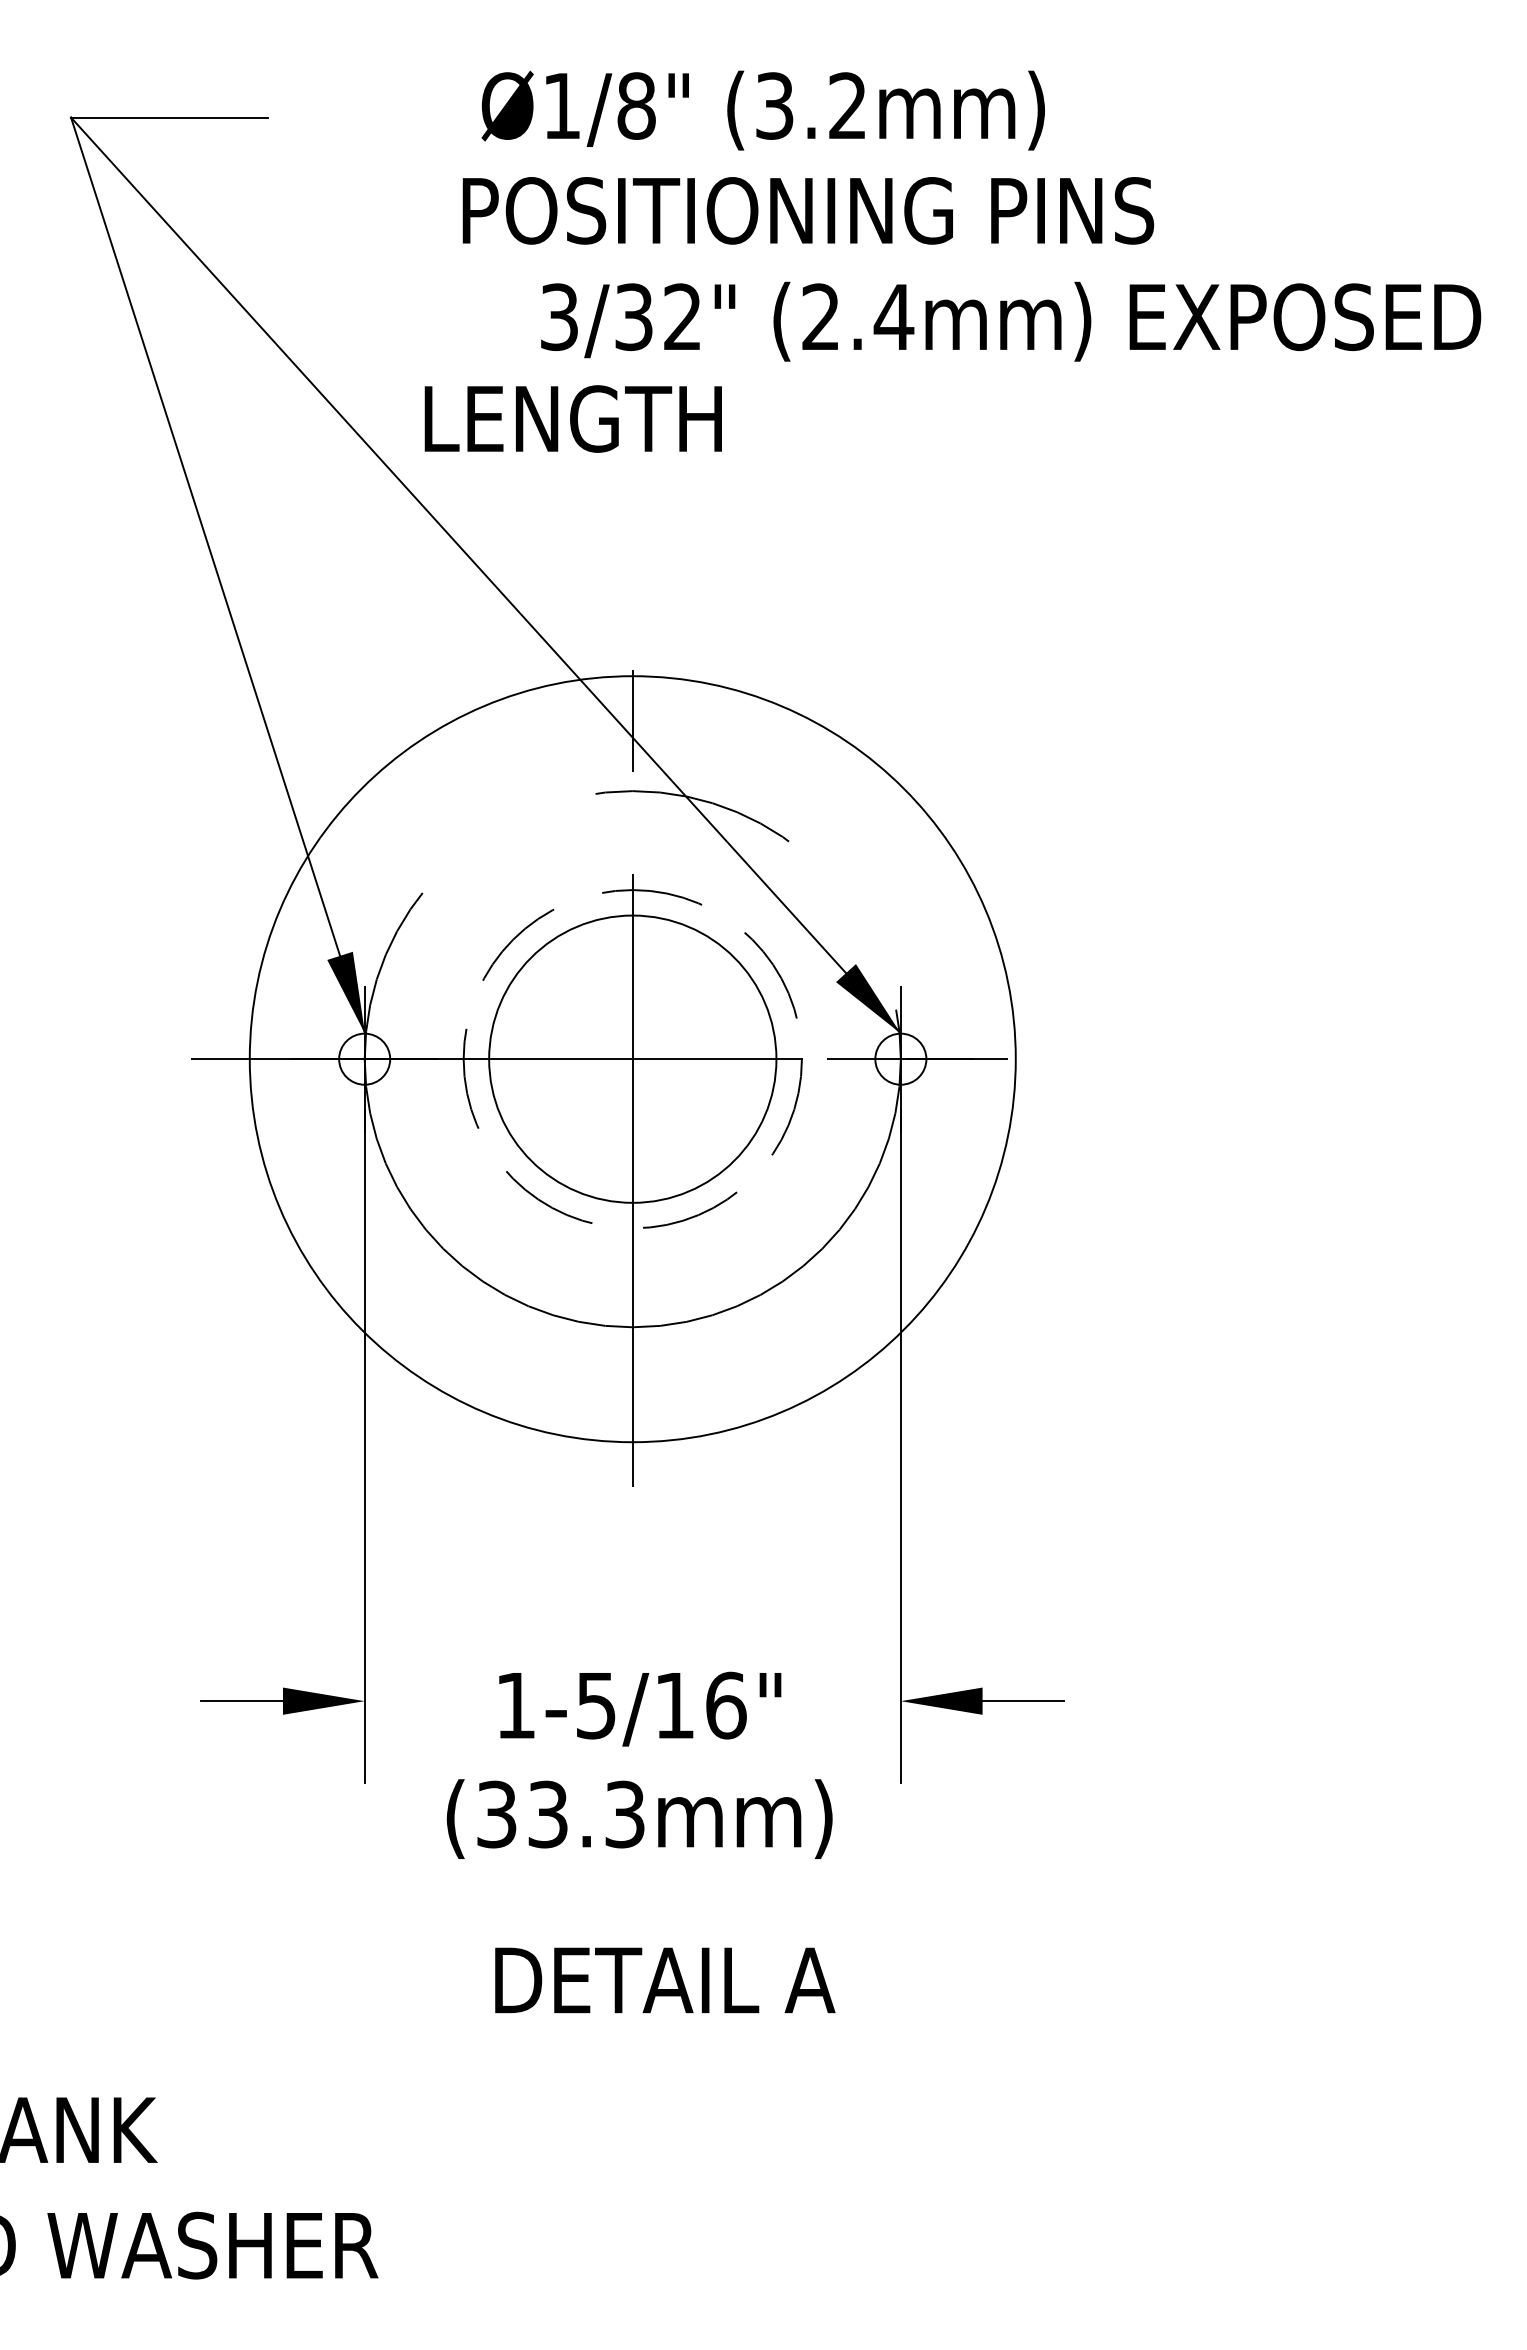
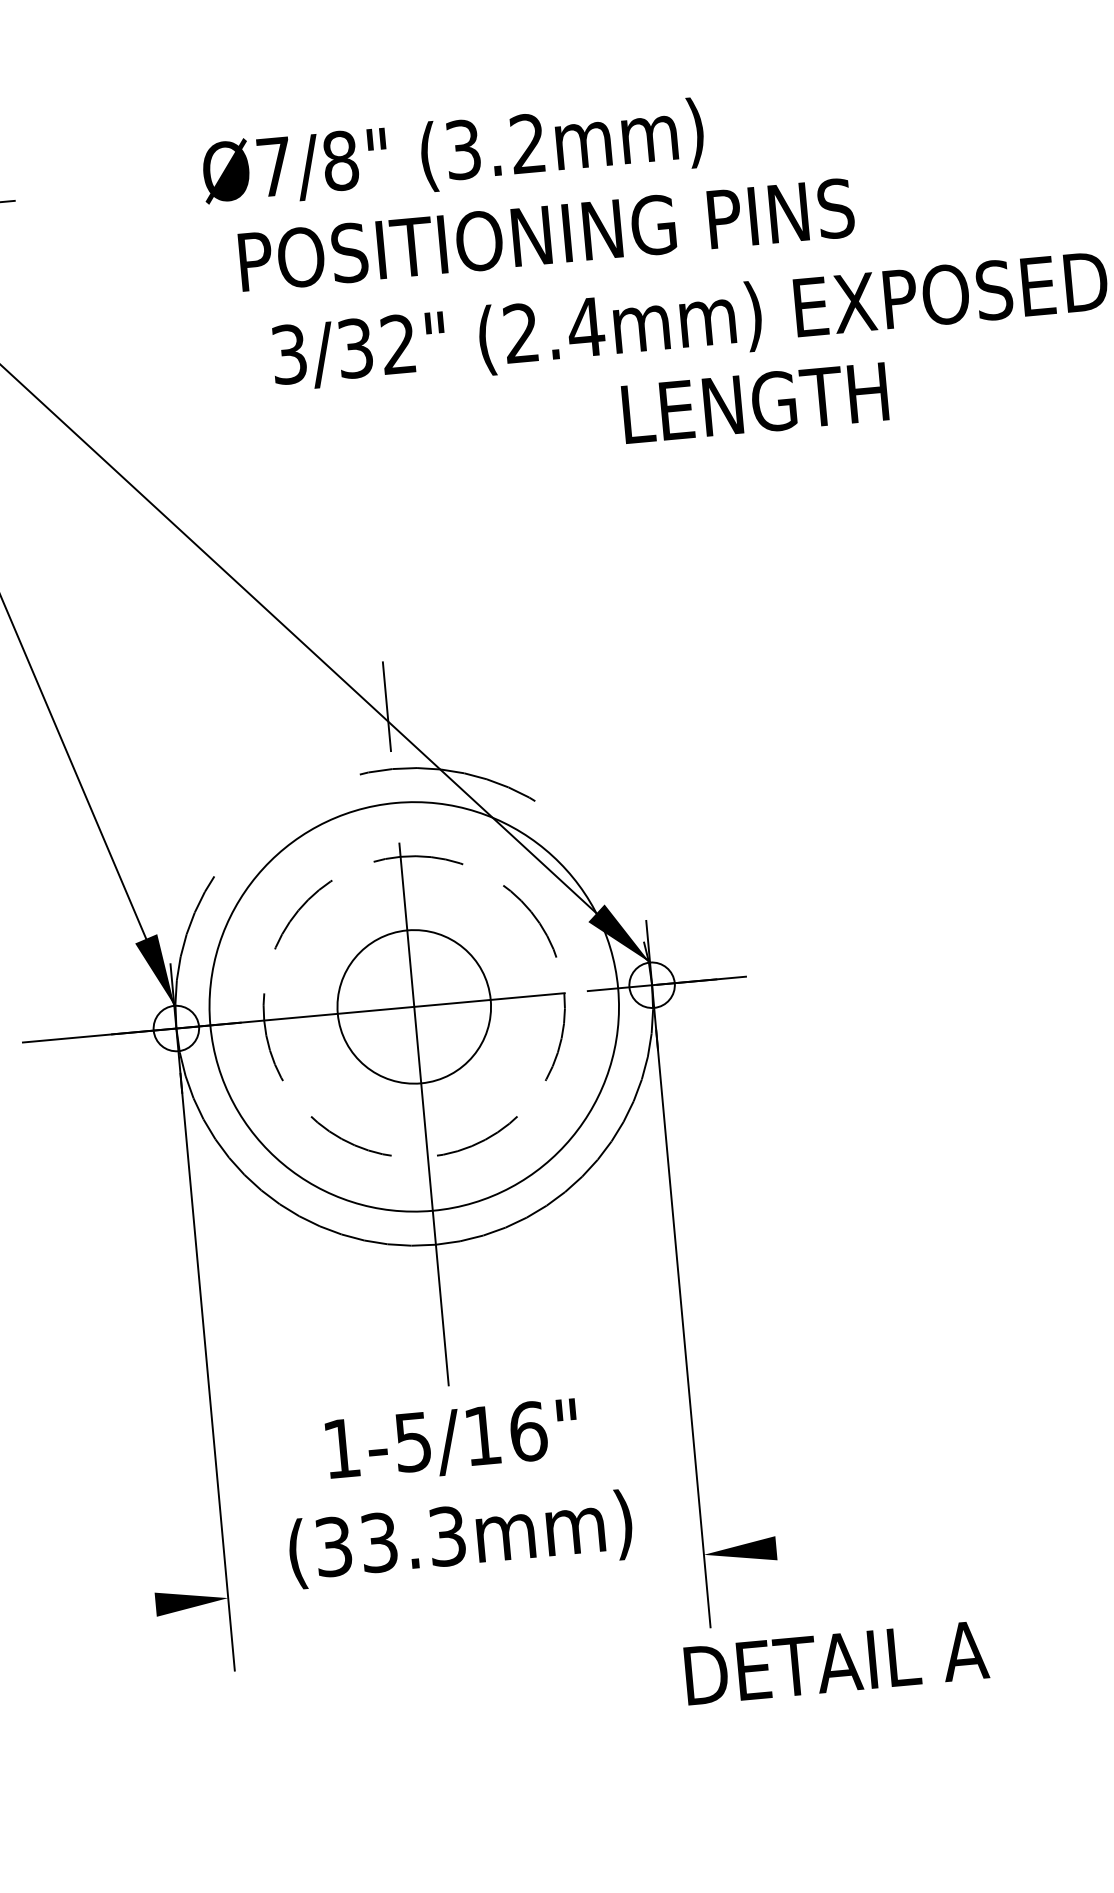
text: (561, 105) -> (274, 166), Ø1/8" -> Ø7/8"
text: (808, 210) -> (546, 234), moved
text: (572, 418) -> (754, 402), moved
circle: (632, 1058) -> (413, 1006), size x0.6
circle: (632, 1059) -> (414, 1007), size x0.6
line: (241, 1701) -> (118, 1608), removed
line: (1023, 1701) -> (812, 1545), removed
text: (639, 1764) -> (456, 1490), moved
text: (665, 1980) -> (836, 1662), moved

